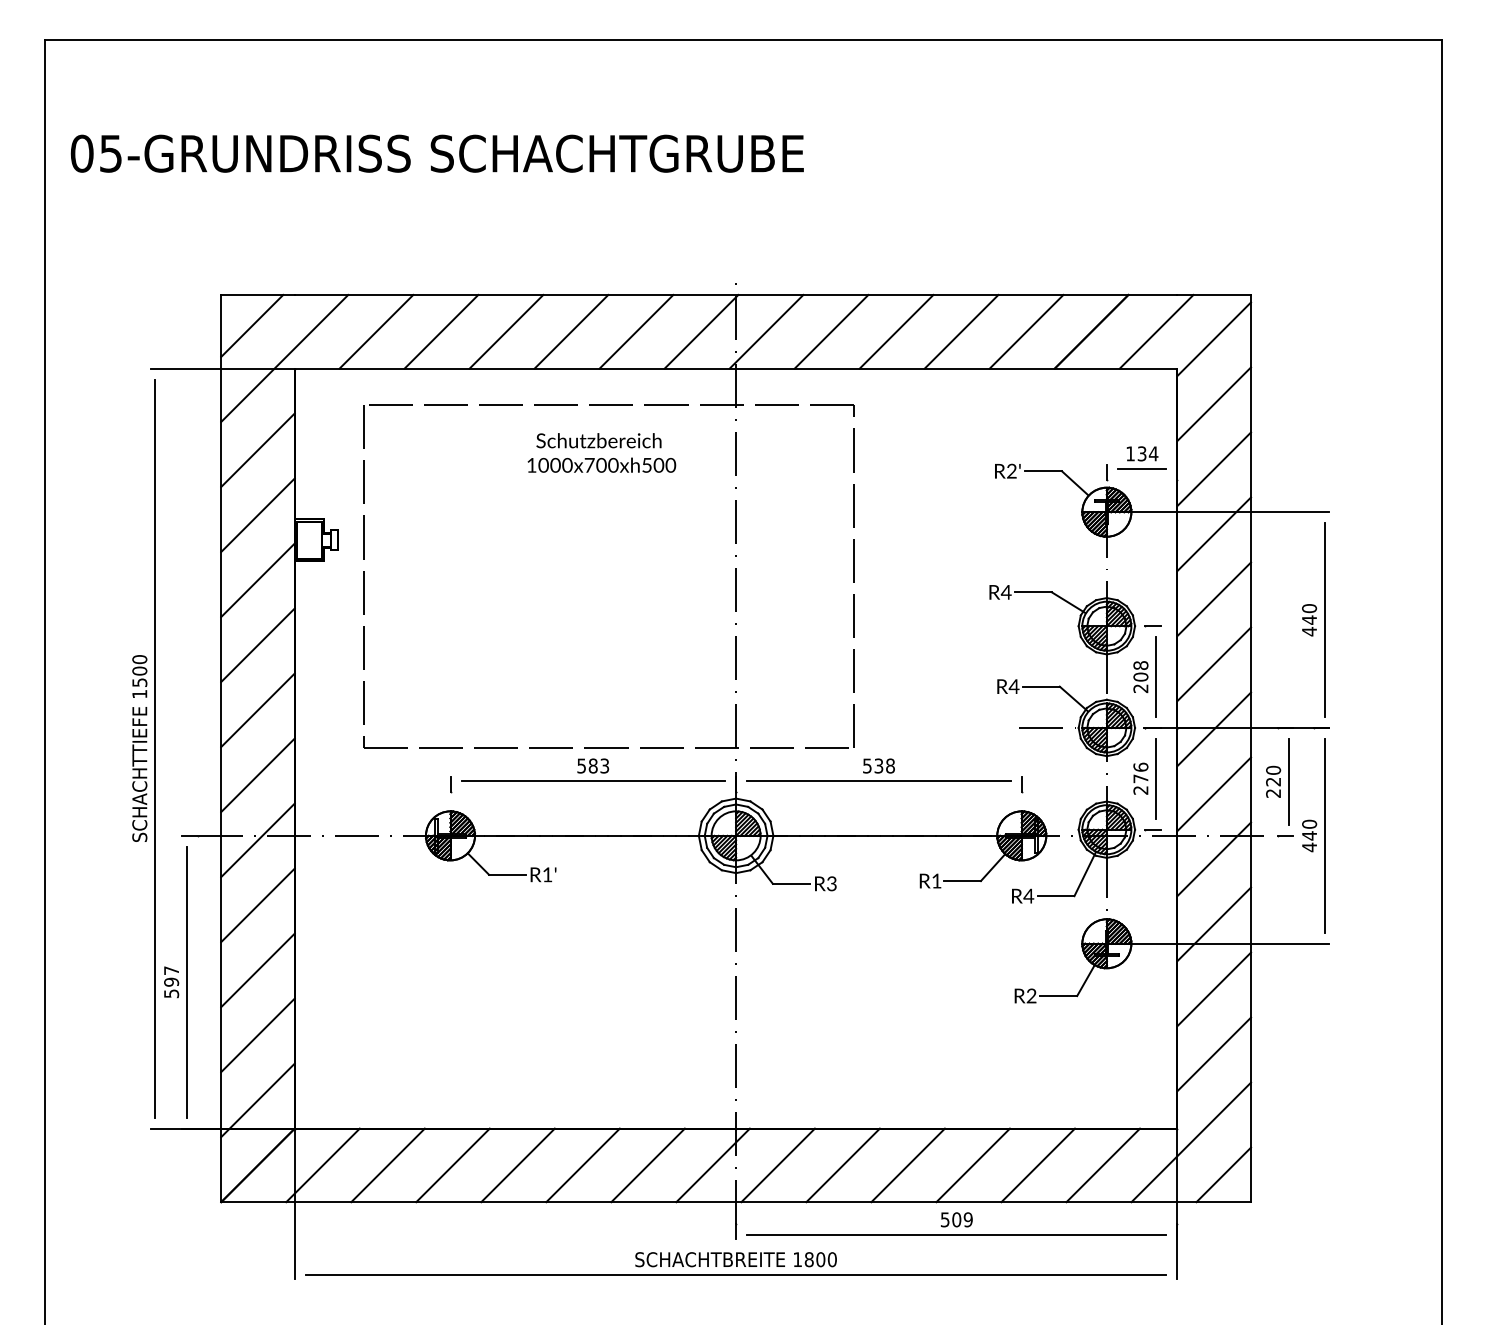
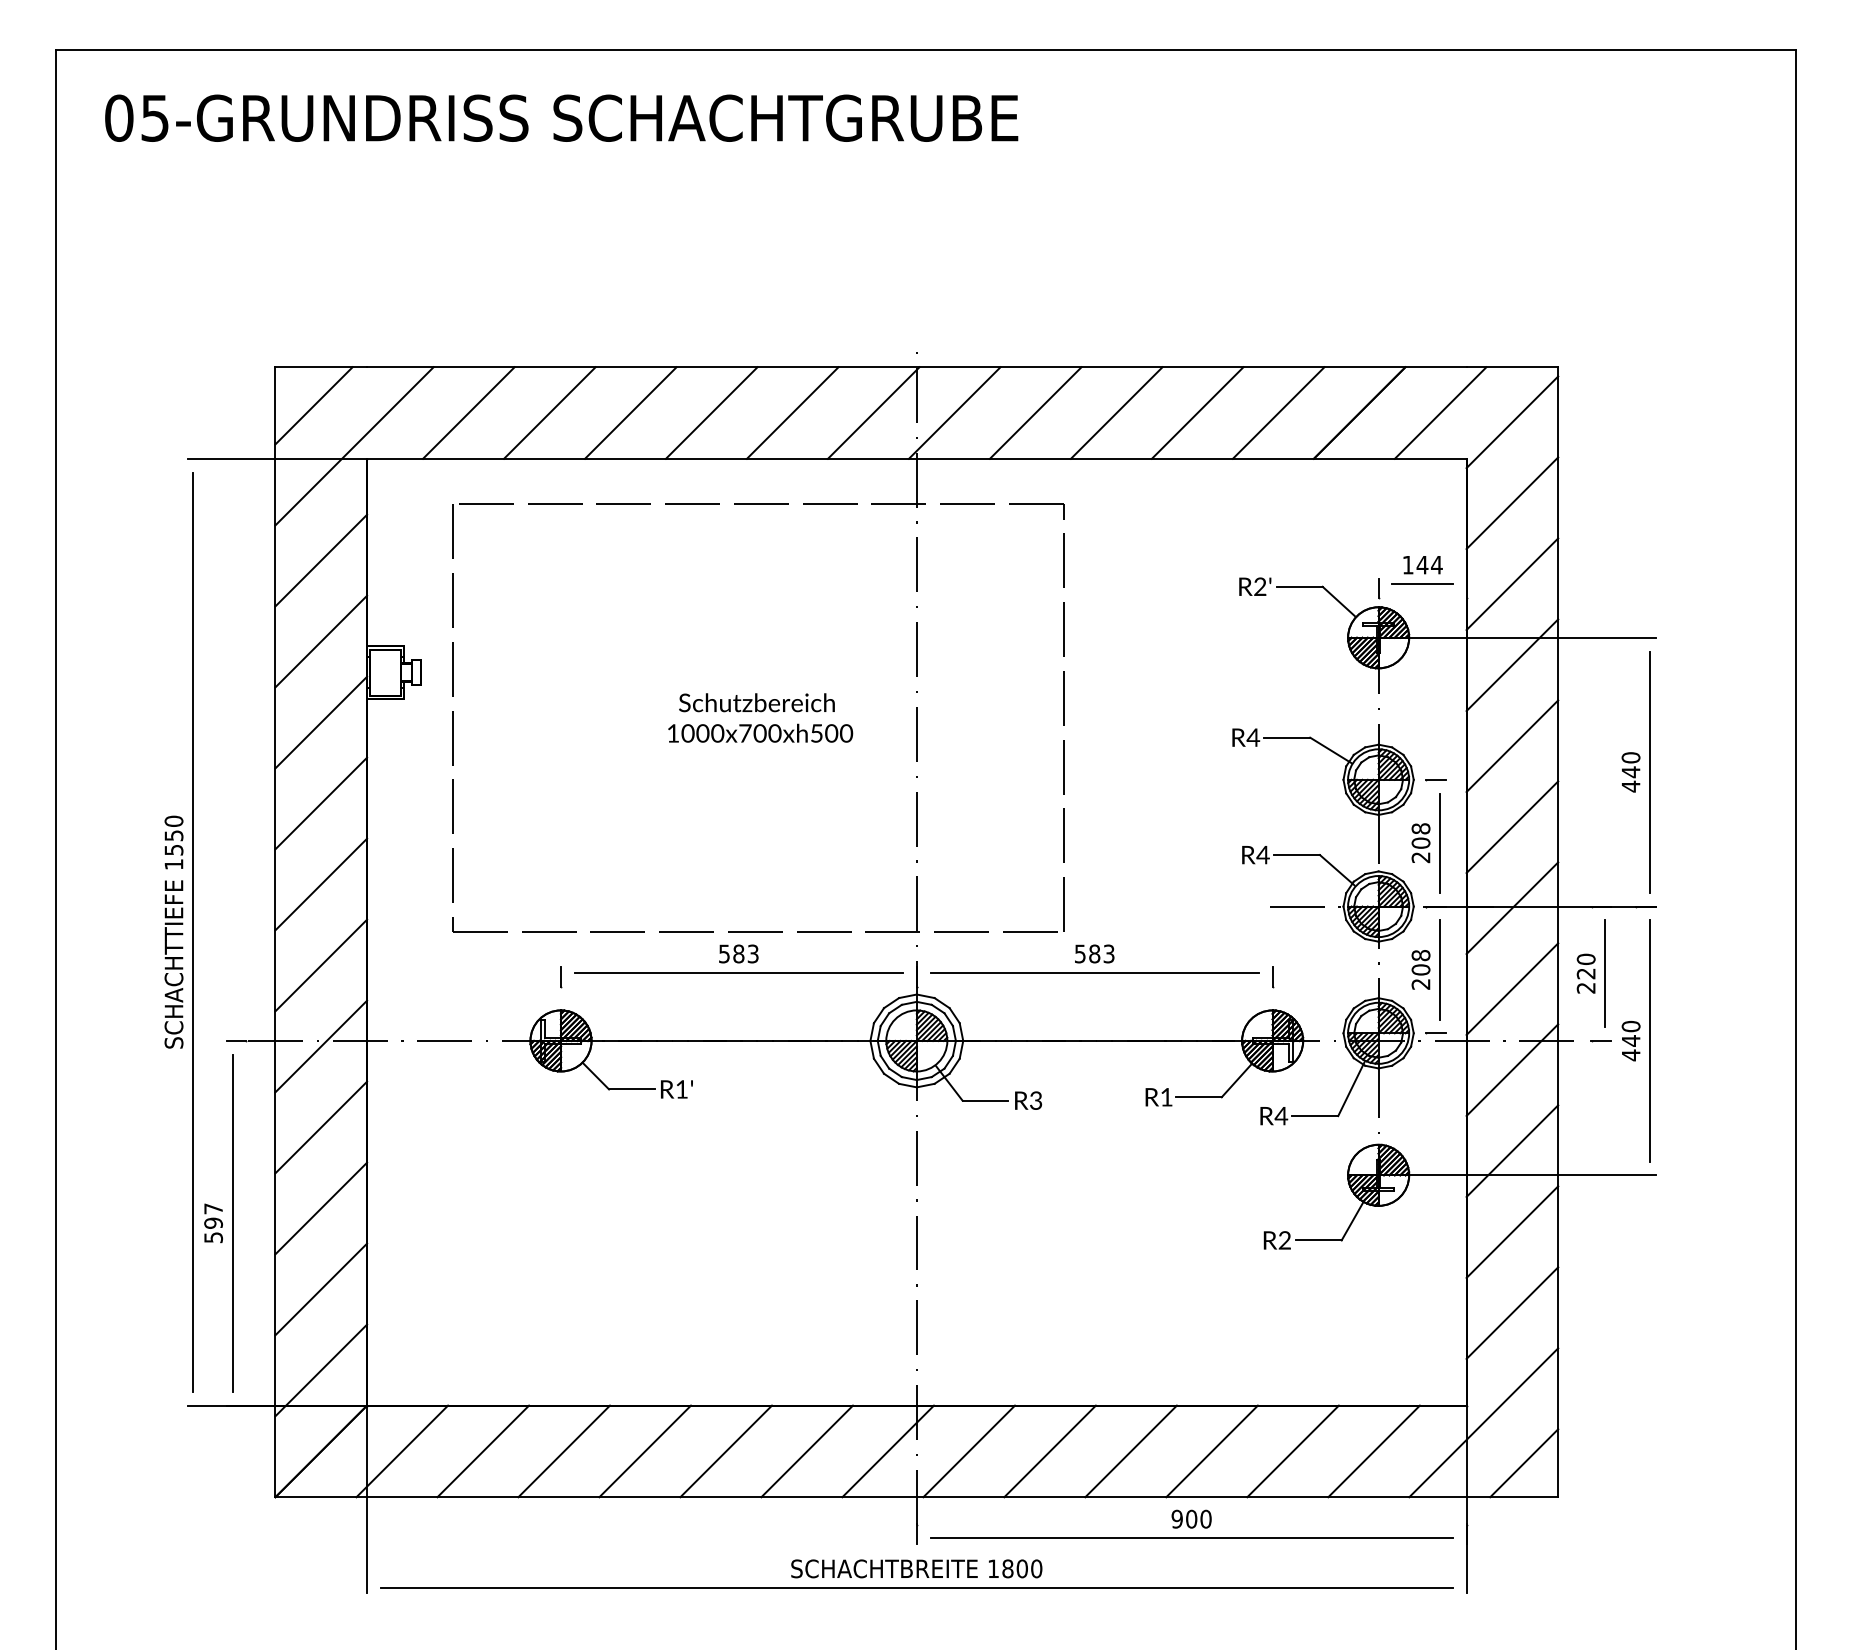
text: (437, 153) -> (561, 117), moved
text: (601, 452) -> (760, 717), moved
text: (1142, 453) -> (1422, 564), 134 -> 144
text: (139, 670) -> (173, 835), 1500 -> 1550
text: (884, 765) -> (1101, 953), 538 -> 583
text: (1140, 772) -> (1420, 962), 276 -> 208
text: (956, 1219) -> (1191, 1518), 509 -> 900

